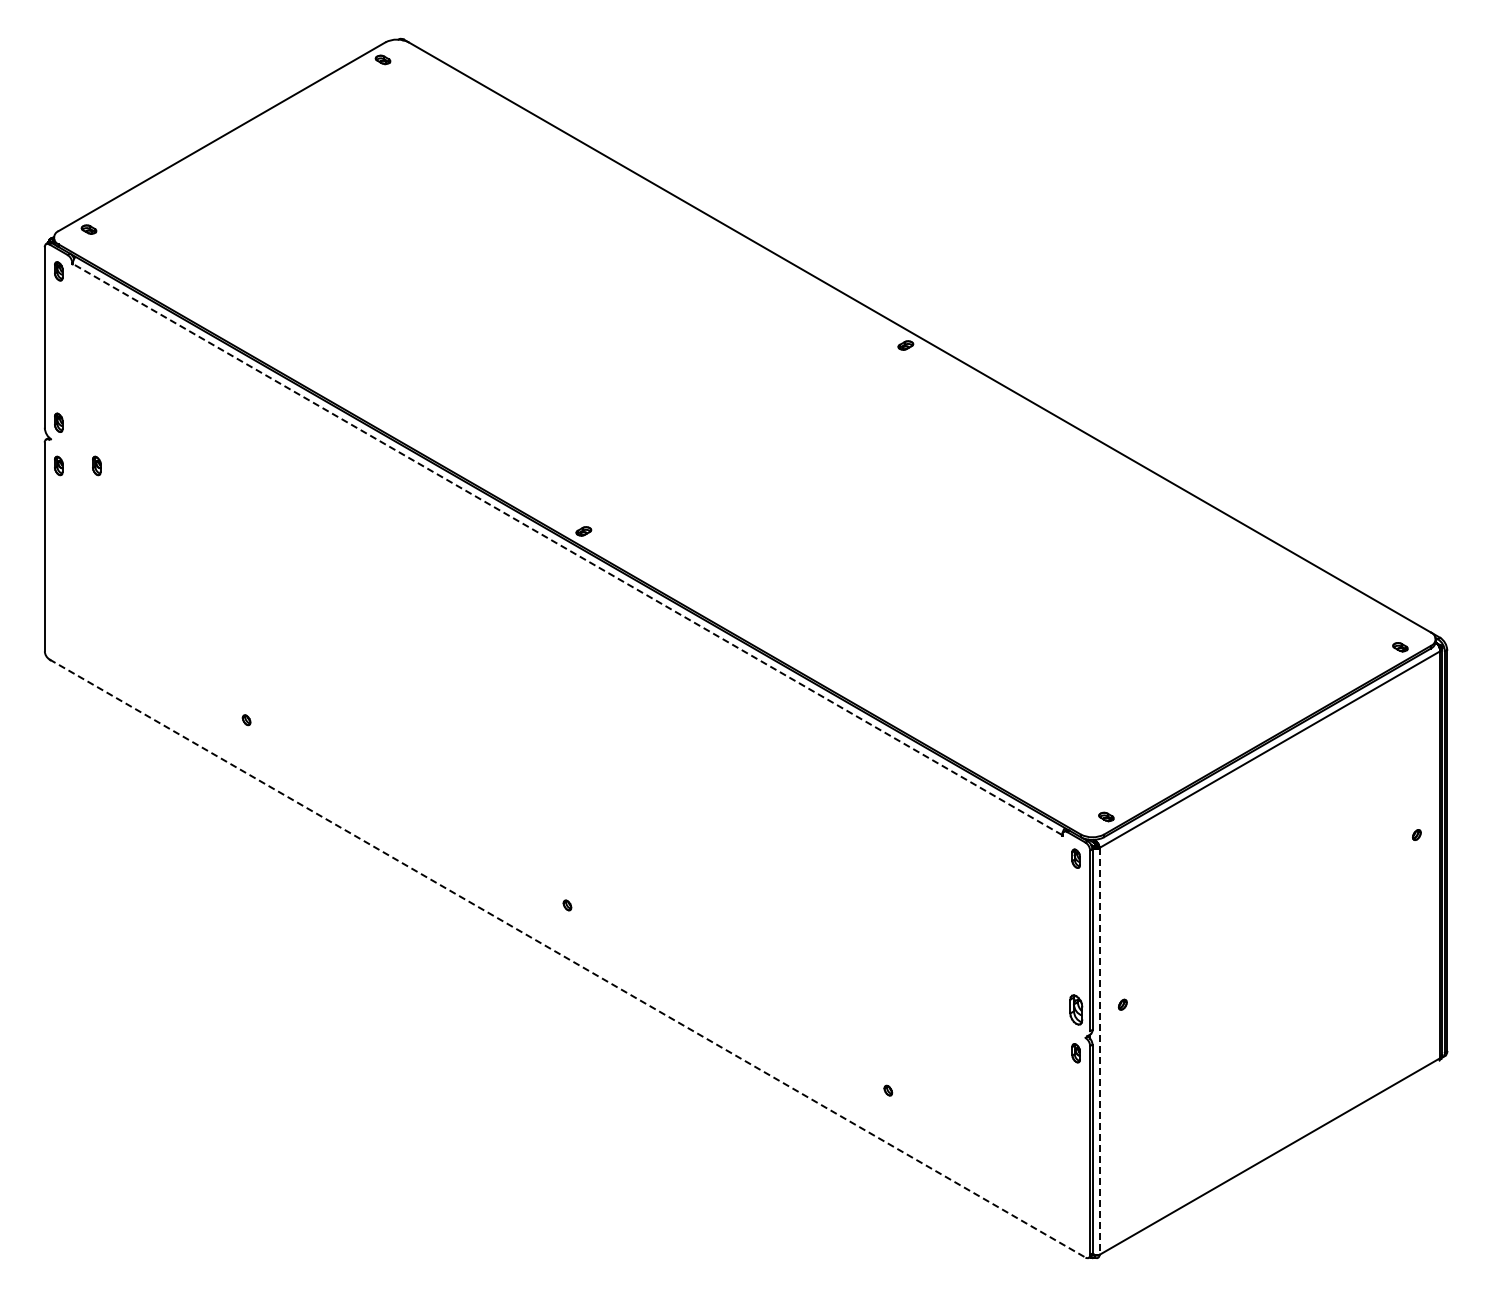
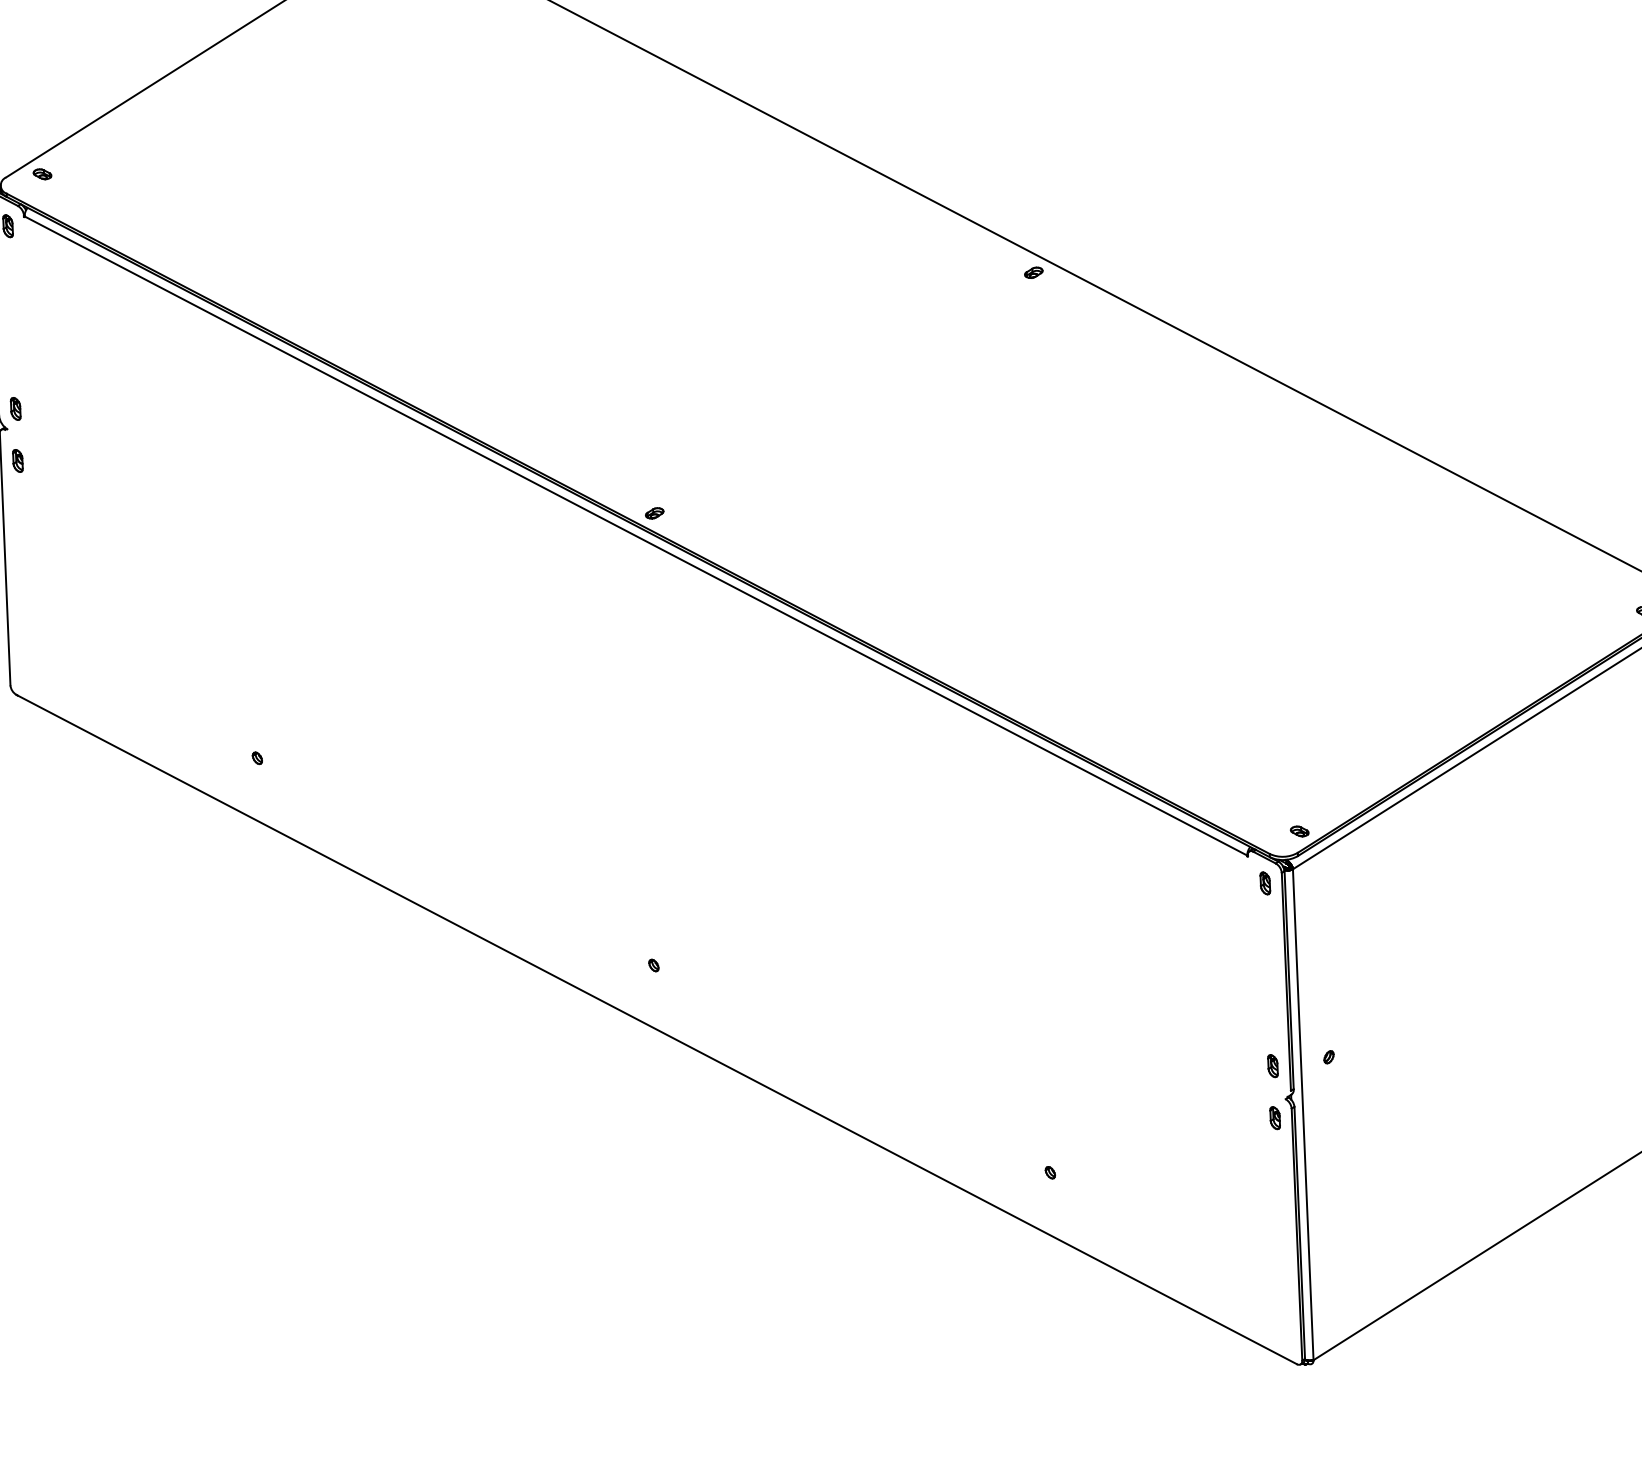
part: (96, 465) -> (63, 458), removed
line: (567, 549) -> (635, 536), dashed -> solid
line: (567, 958) -> (656, 1029), dashed -> solid
part: (1075, 1010) -> (1272, 1066), size x0.62
line: (1099, 1051) -> (1303, 1114), dashed -> solid

